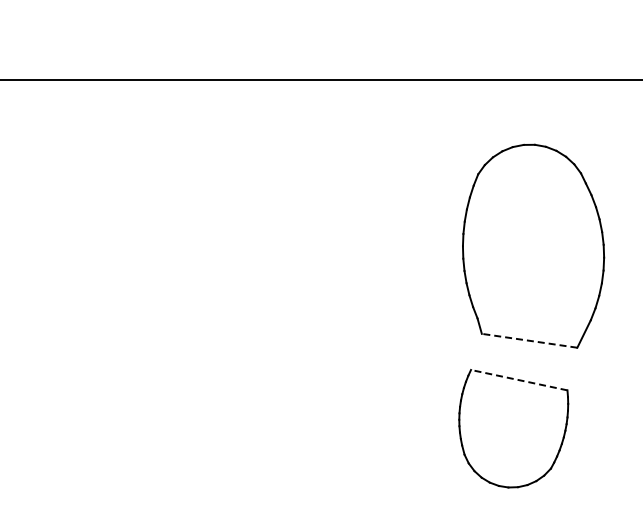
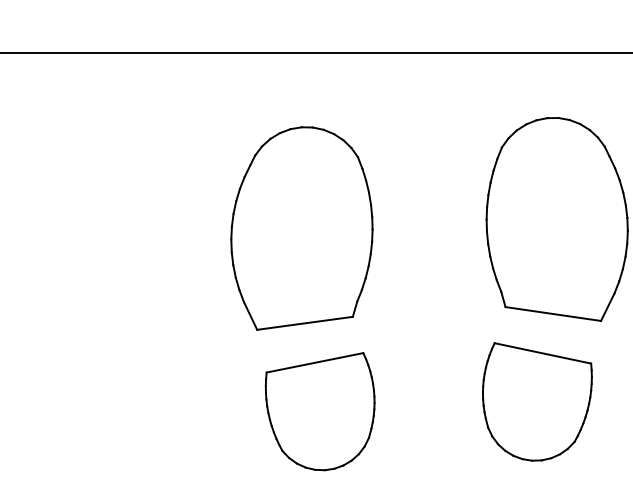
part: (277, 255) -> (301, 228), added
line: (529, 340) -> (553, 313), dashed -> solid
line: (518, 380) -> (542, 353), dashed -> solid
part: (296, 437) -> (320, 410), added

